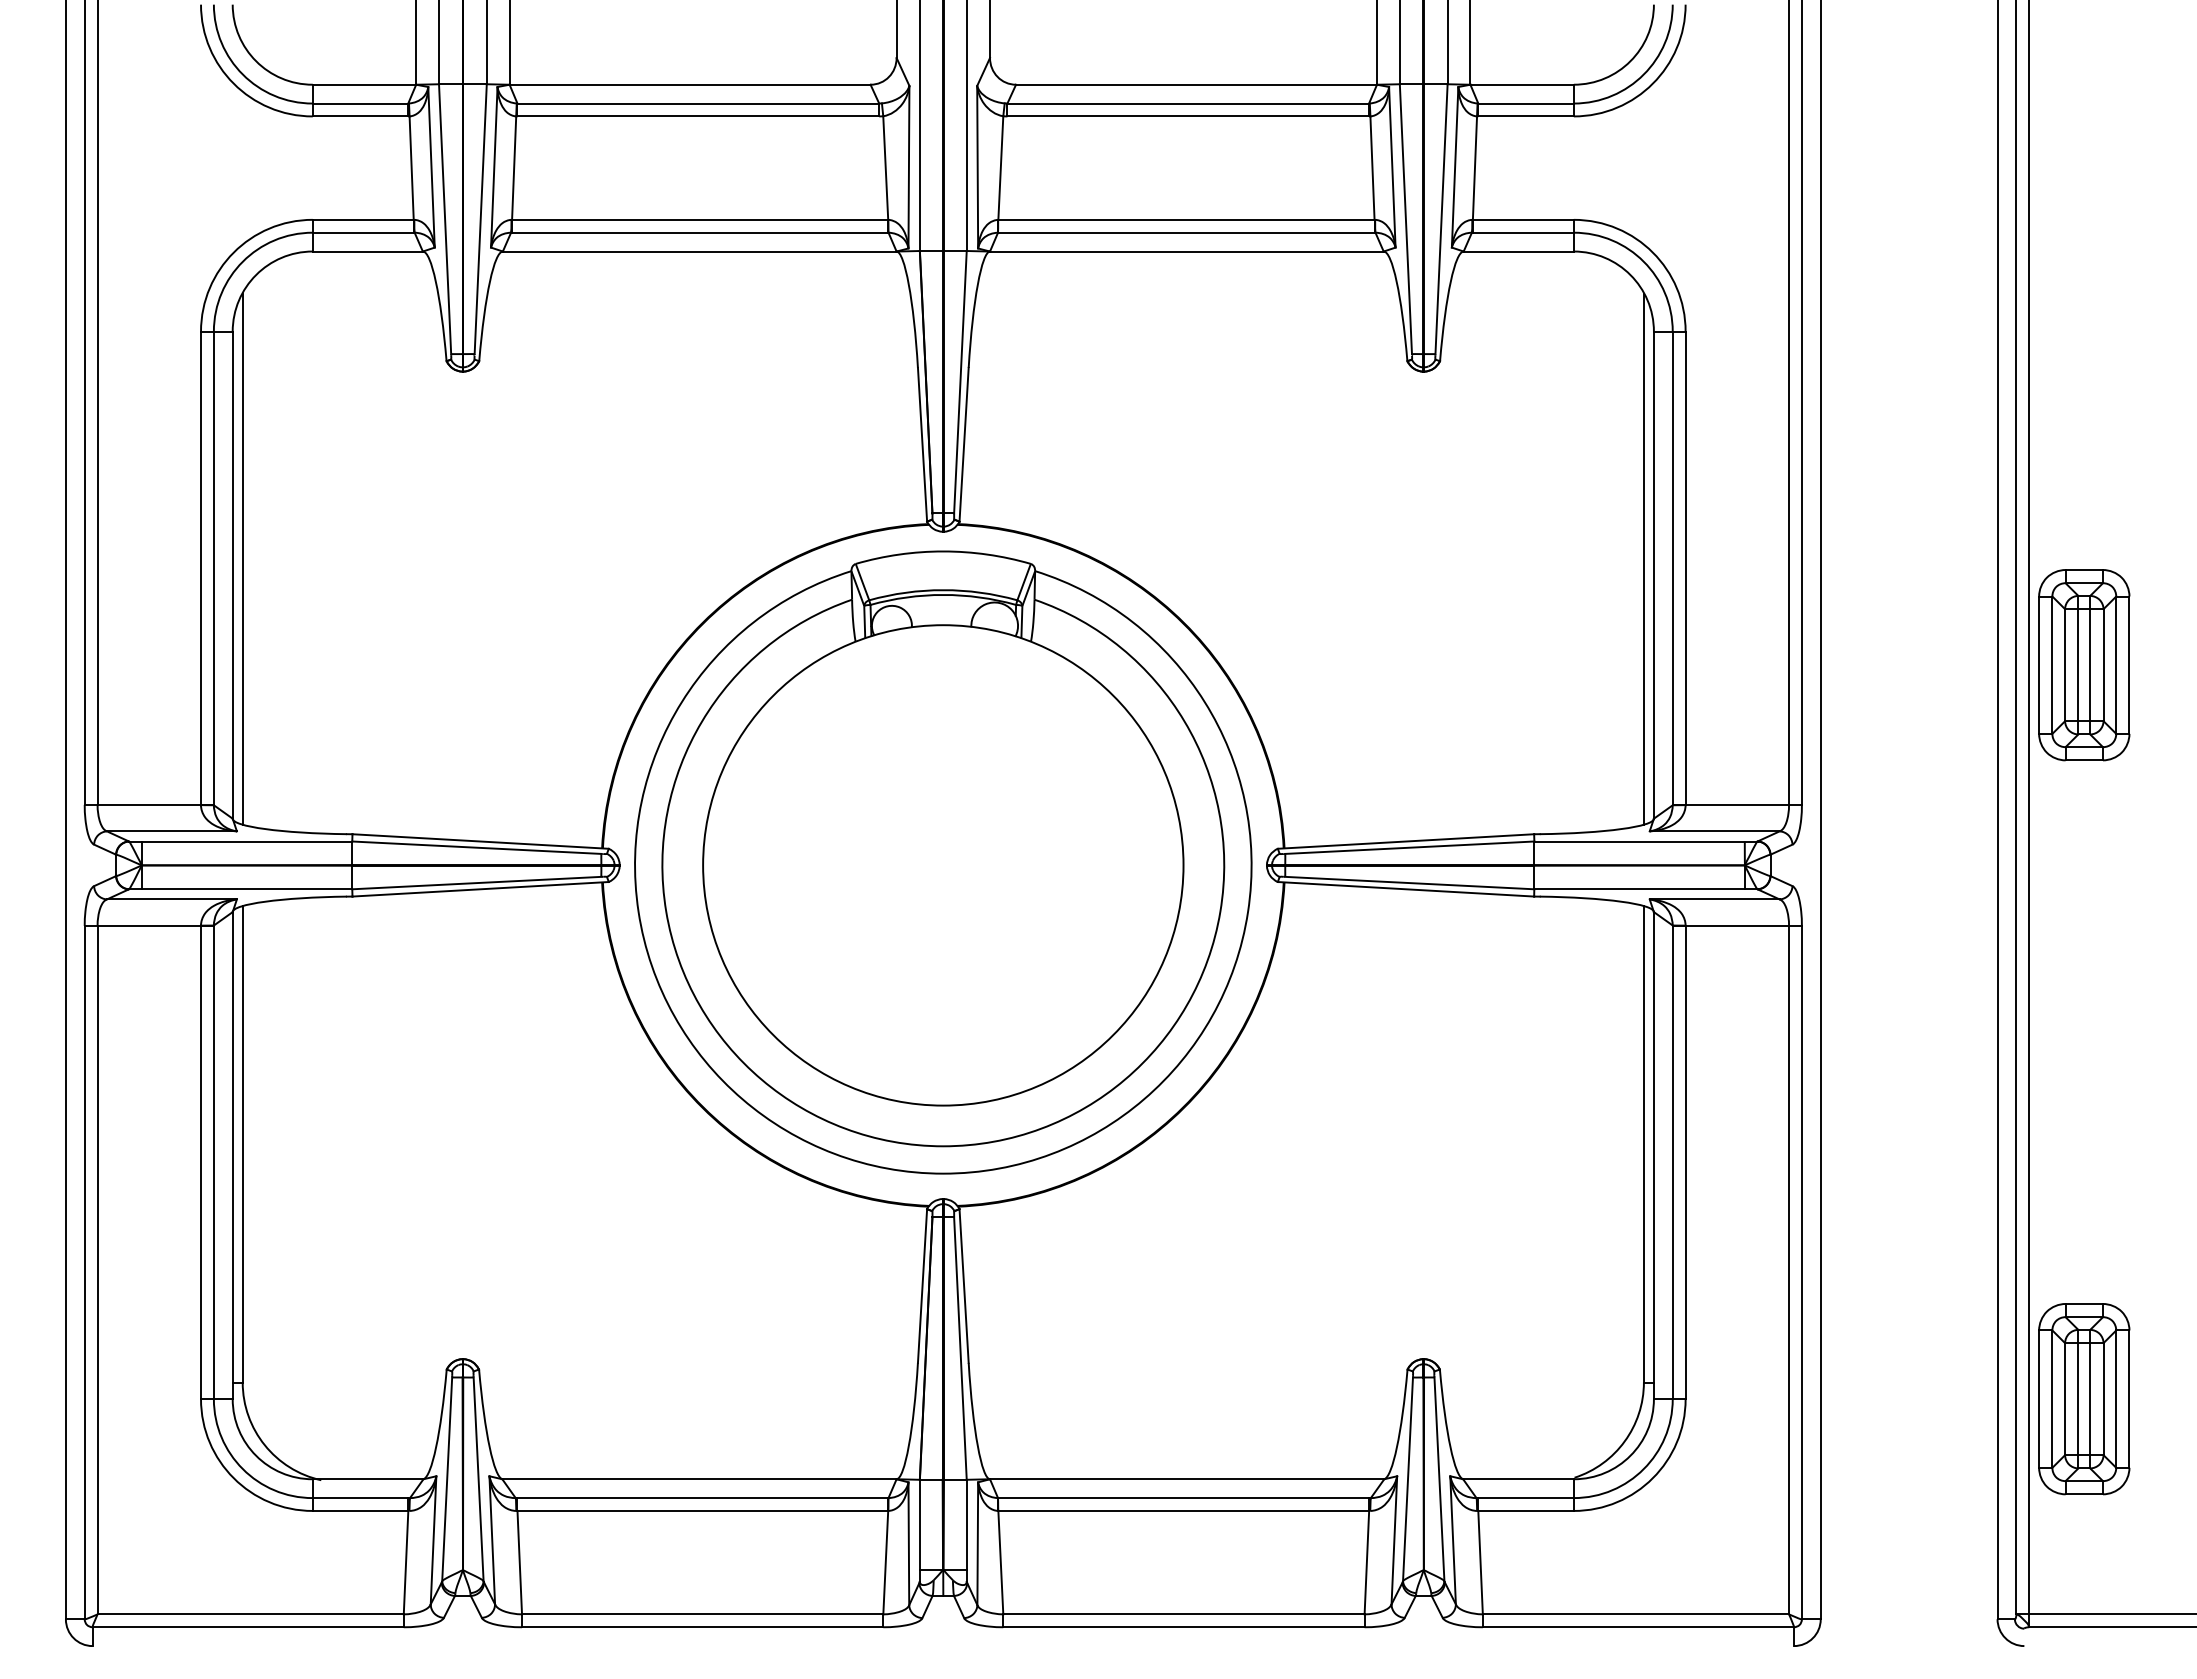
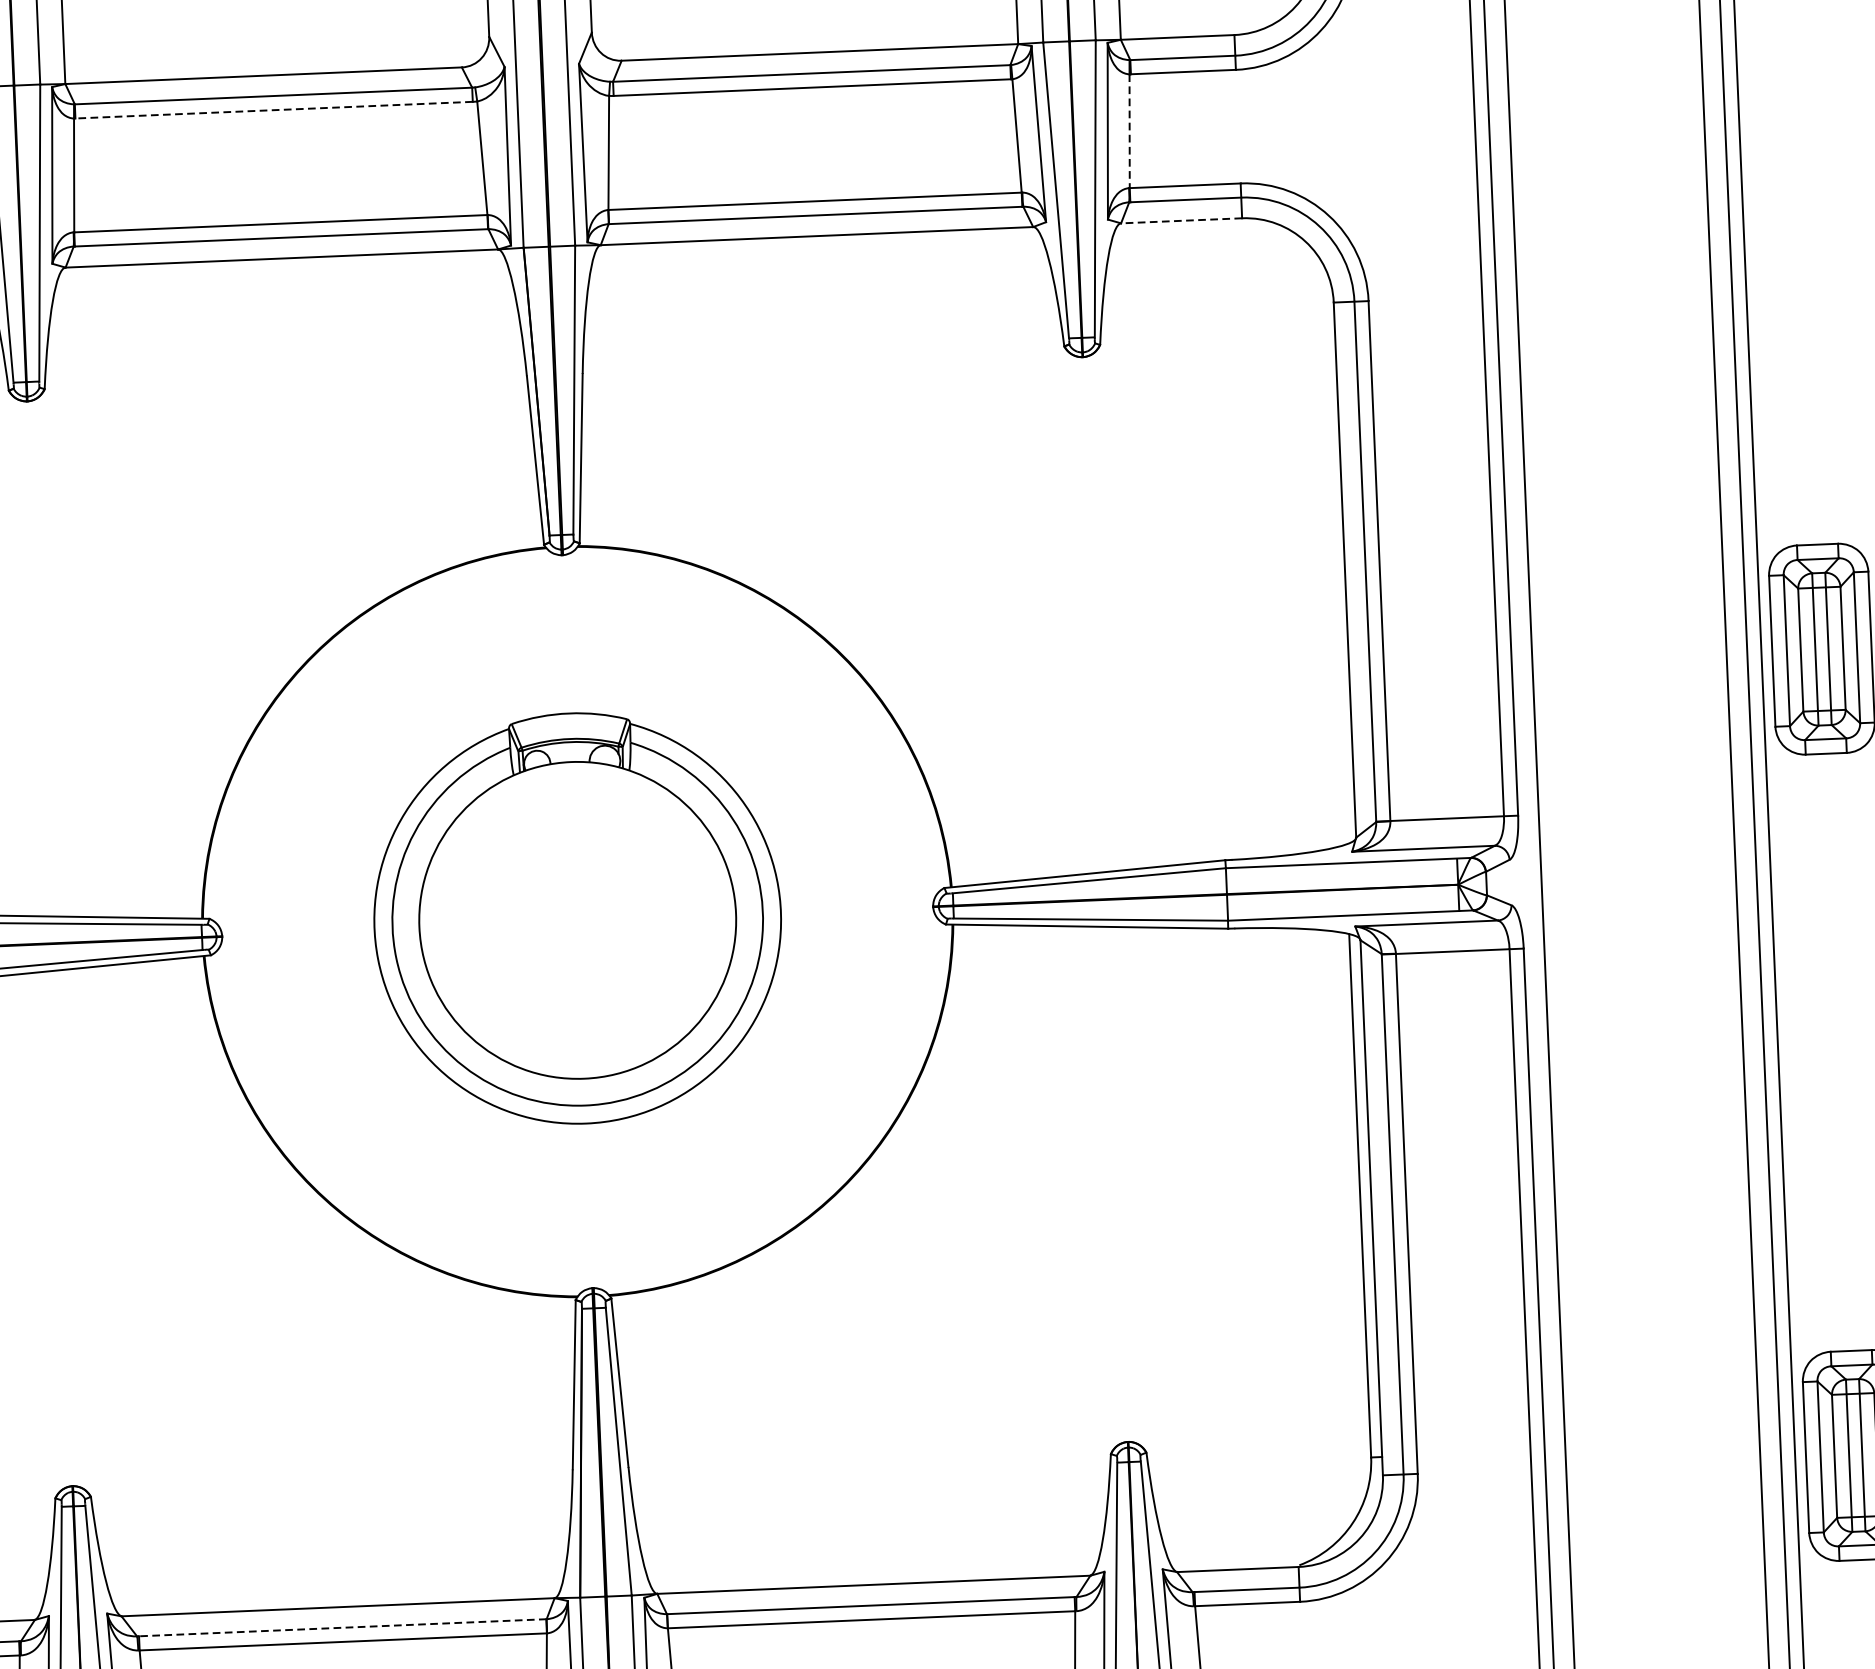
line: (698, 116) -> (274, 110), solid -> dashed
line: (1474, 168) -> (1129, 131), solid -> dashed
line: (1518, 251) -> (1181, 220), solid -> dashed
line: (1643, 558) -> (1332, 552), removed
part: (943, 862) -> (577, 918), size x0.6
line: (703, 1498) -> (343, 1628), solid -> dashed

